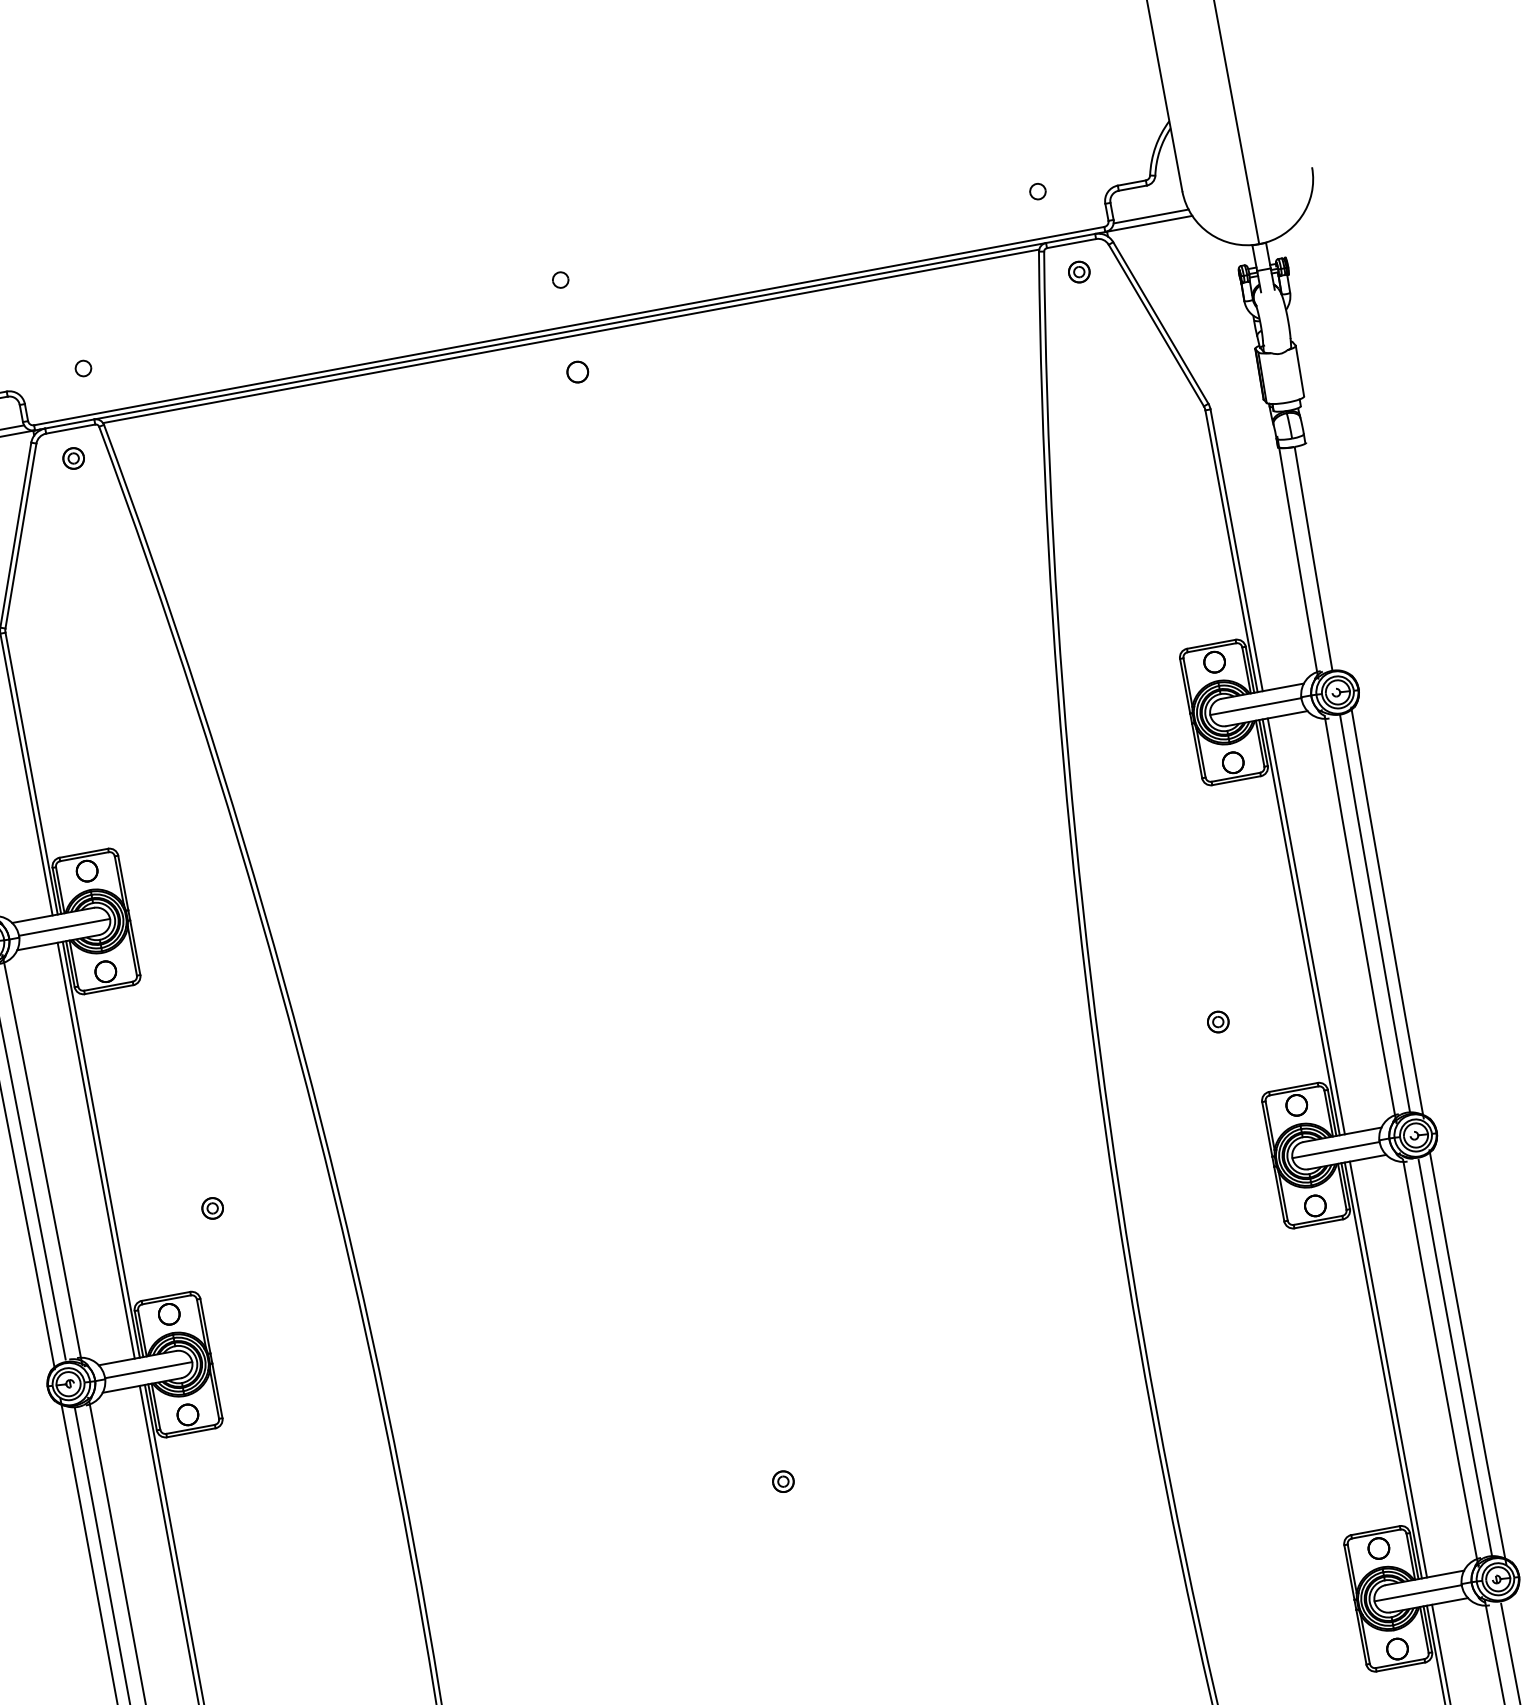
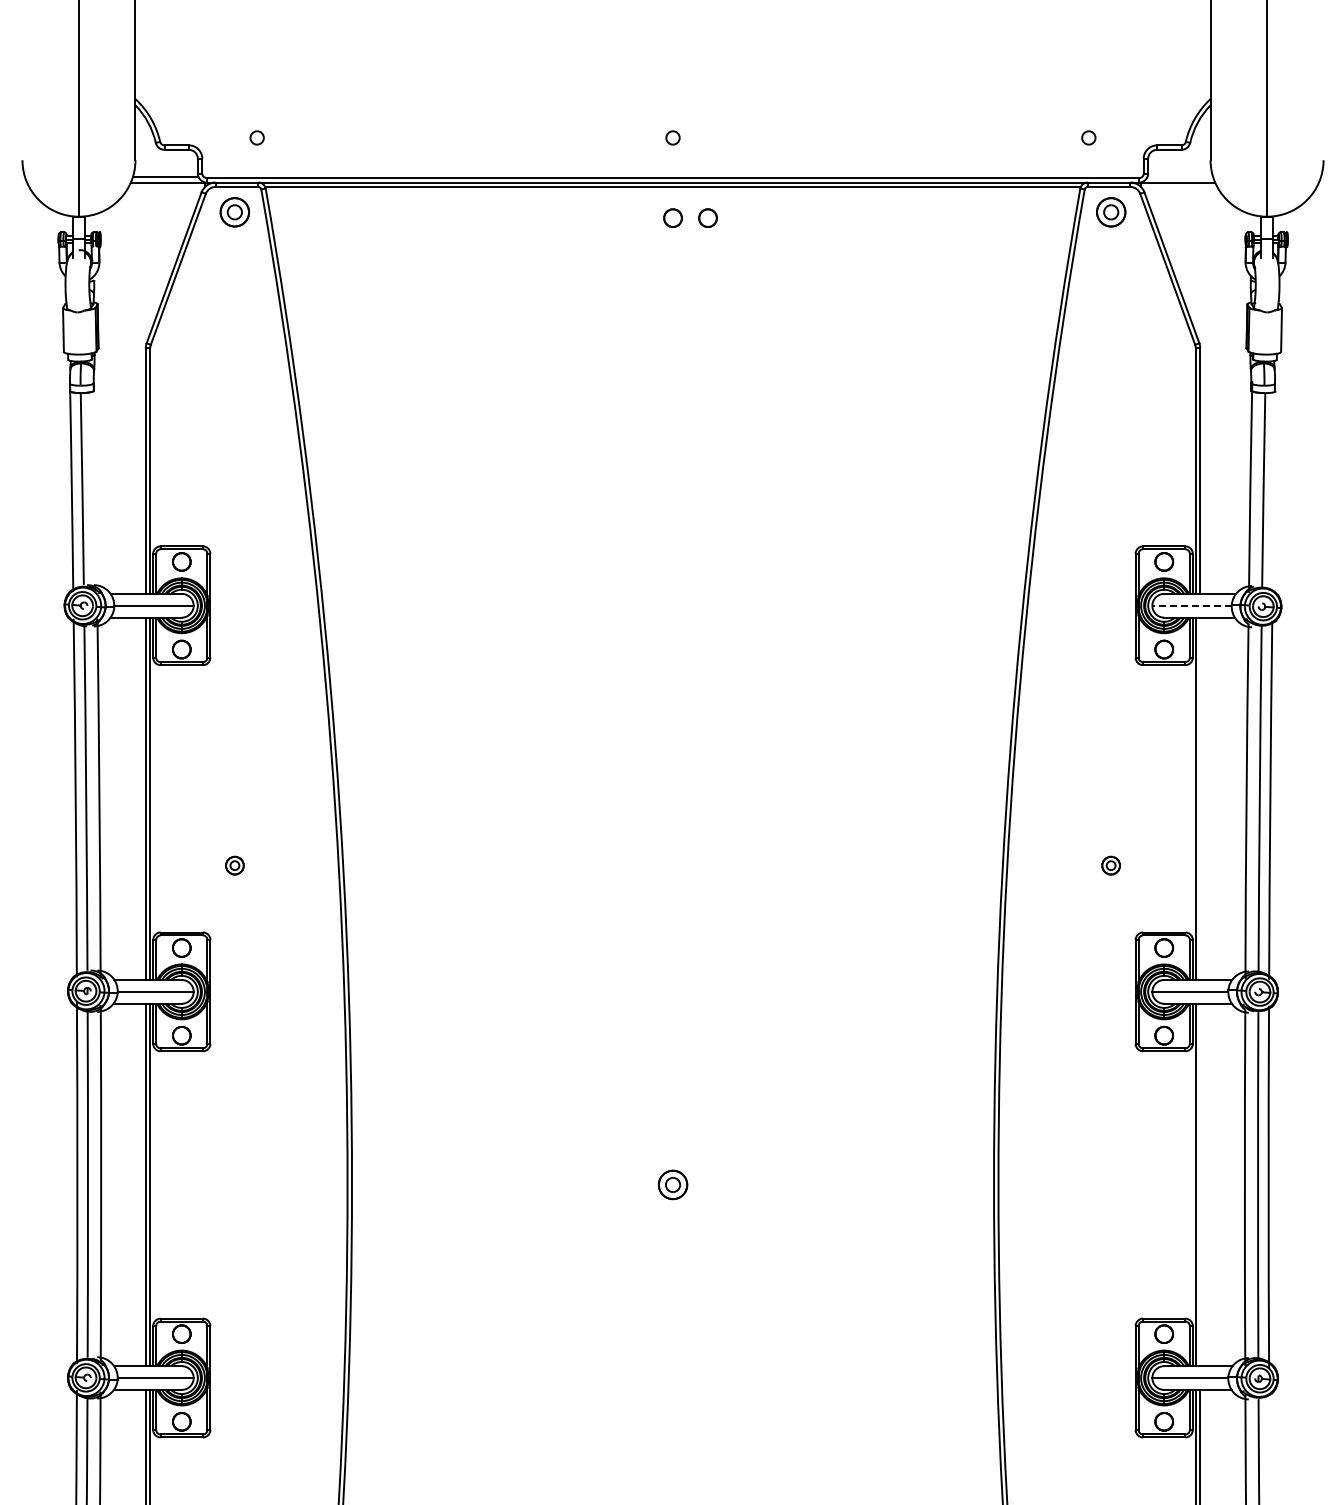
line: (1150, 216) -> (1179, 176), removed
part: (1078, 271) -> (1110, 211), size x1.6
part: (617, 364) -> (707, 217), added
part: (73, 457) -> (234, 211), size x1.6
line: (1256, 706) -> (1192, 605), solid -> dashed
line: (1306, 925) -> (1200, 798), removed
line: (1388, 1368) -> (1200, 1184), removed
part: (782, 1481) -> (672, 1184), size x1.6

